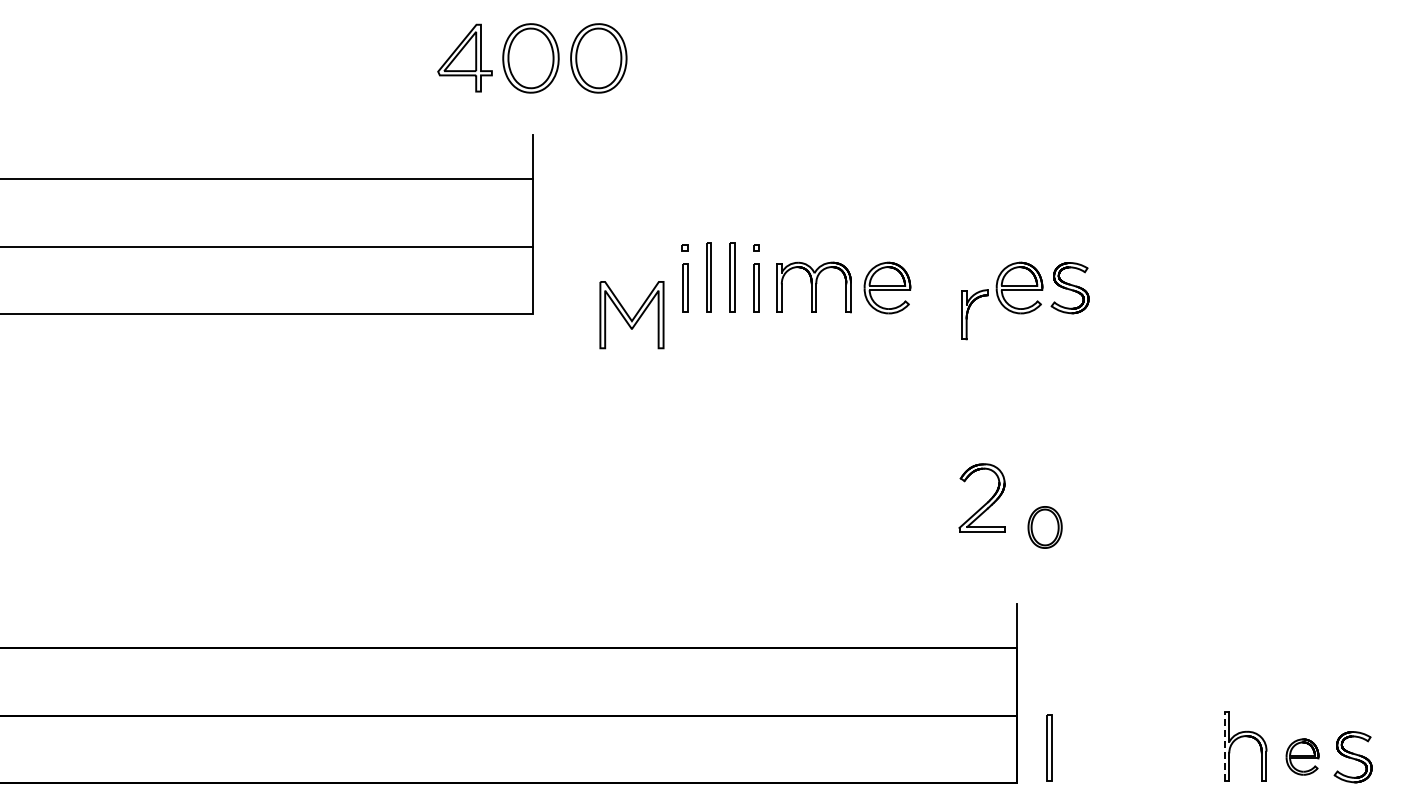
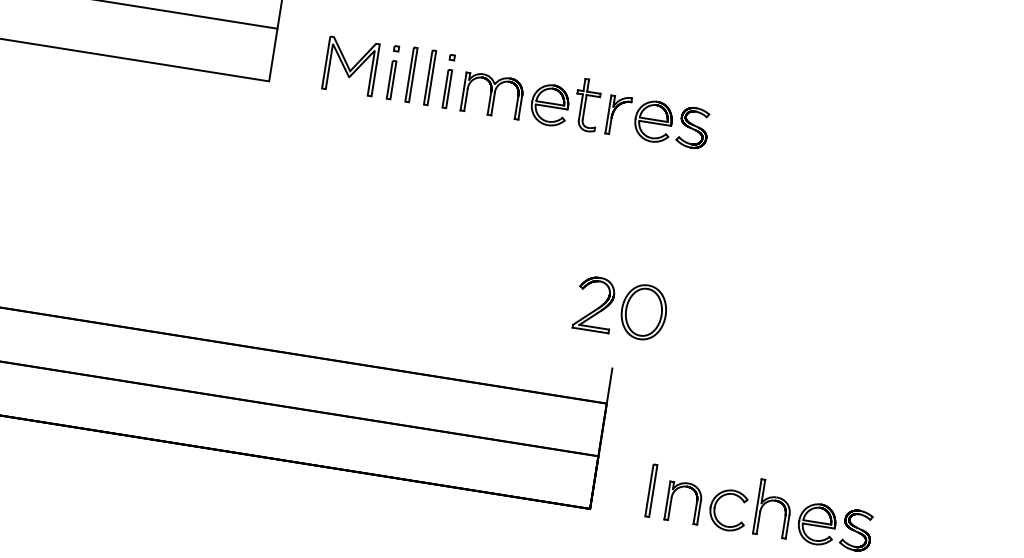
part: (933, 280) -> (587, 104), added
part: (968, 313) -> (613, 113), moved
part: (631, 315) -> (350, 66), moved
part: (986, 502) -> (597, 308), moved
part: (1044, 527) -> (643, 312), size x1.67
line: (1224, 746) -> (757, 506), dashed -> solid
part: (1049, 747) -> (651, 490), moved
part: (1117, 752) -> (672, 497), added
part: (1302, 756) -> (817, 523), size x1.43
part: (1173, 761) -> (715, 511), added

